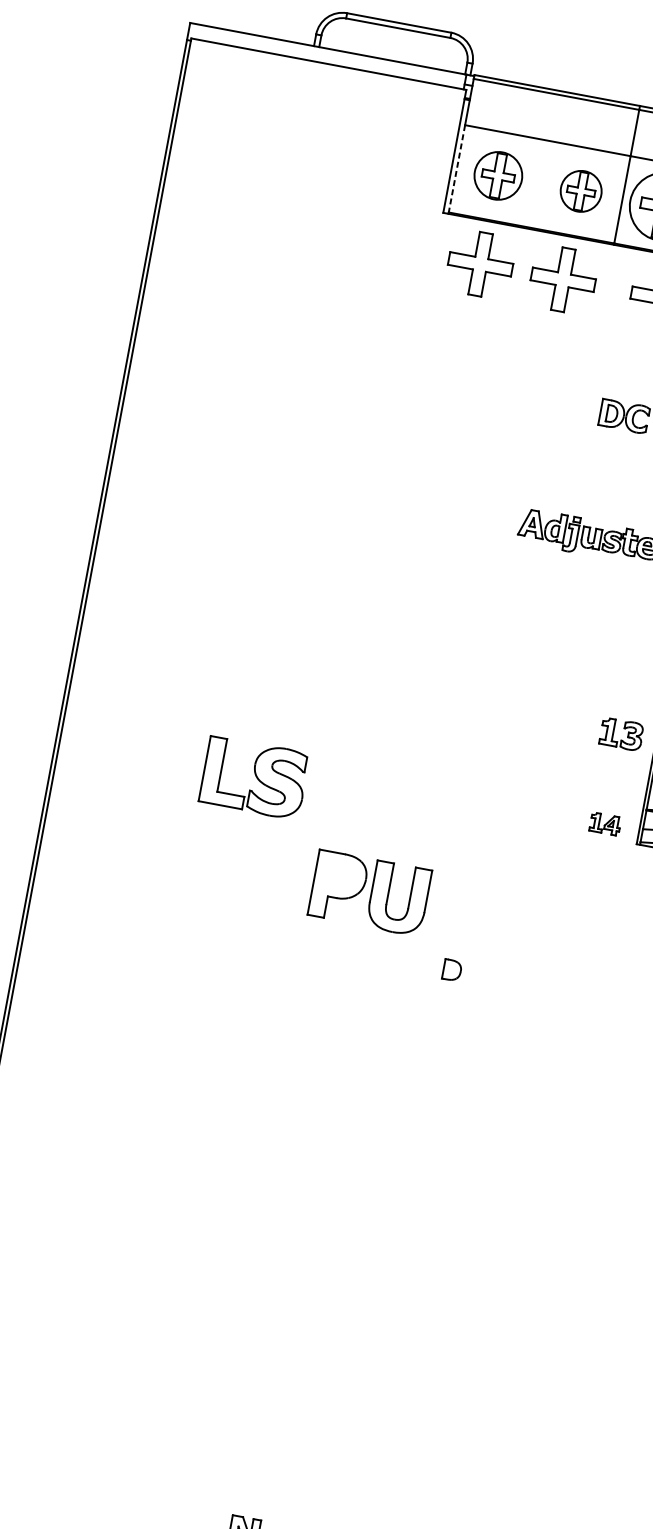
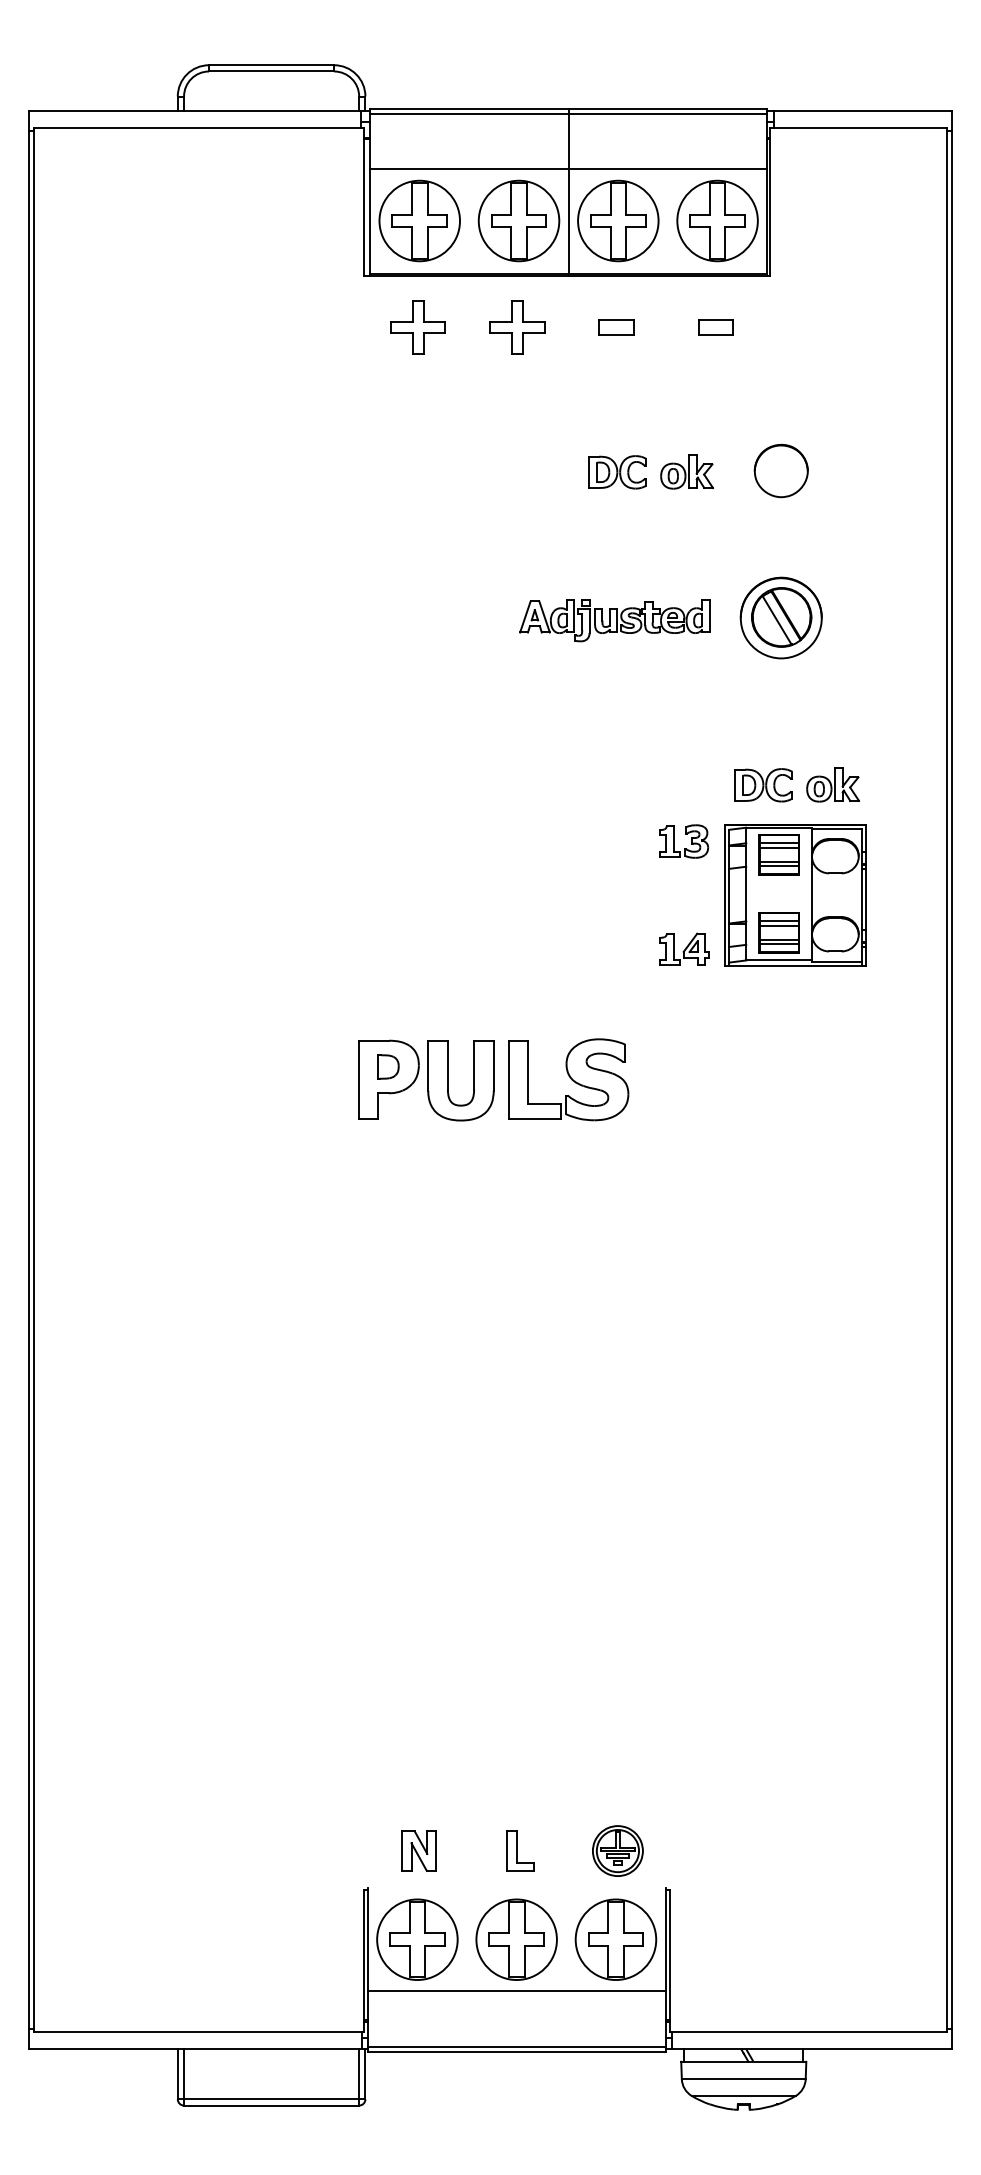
line: (457, 169) -> (370, 222), dashed -> solid
part: (498, 175) -> (419, 220), size x1.43
part: (580, 190) -> (518, 220), size x1.67
part: (479, 264) -> (417, 327), size x0.71
part: (563, 279) -> (517, 327), size x0.71
part: (254, 777) -> (568, 1079), moved
part: (605, 823) -> (684, 948), size x1.43
part: (452, 969) -> (388, 1066), moved

